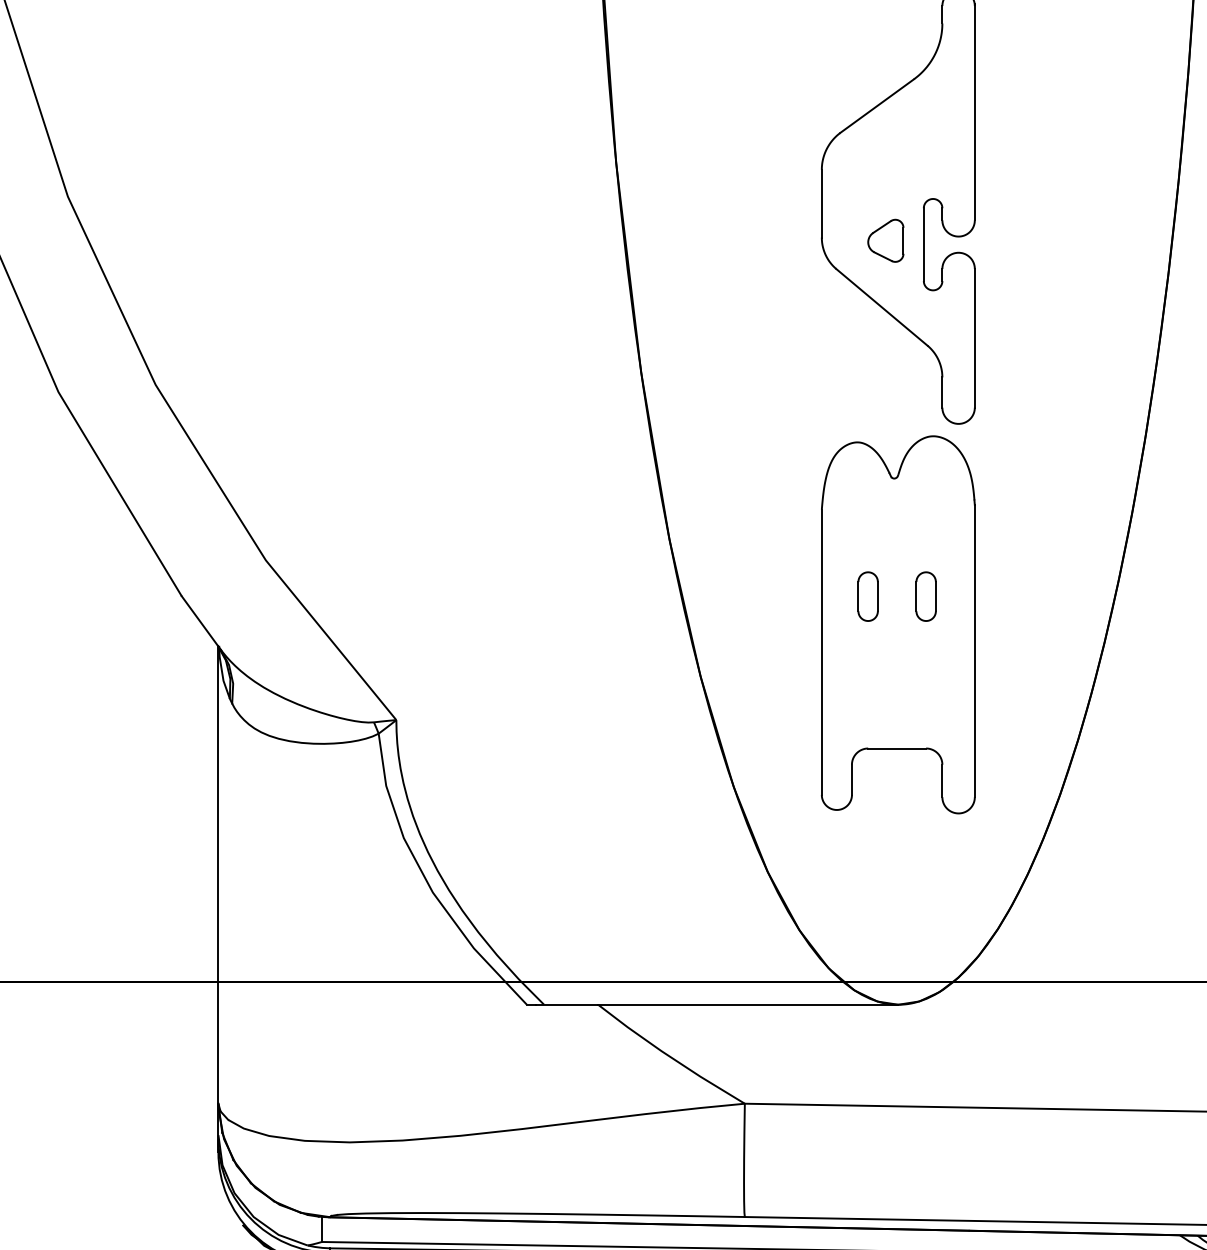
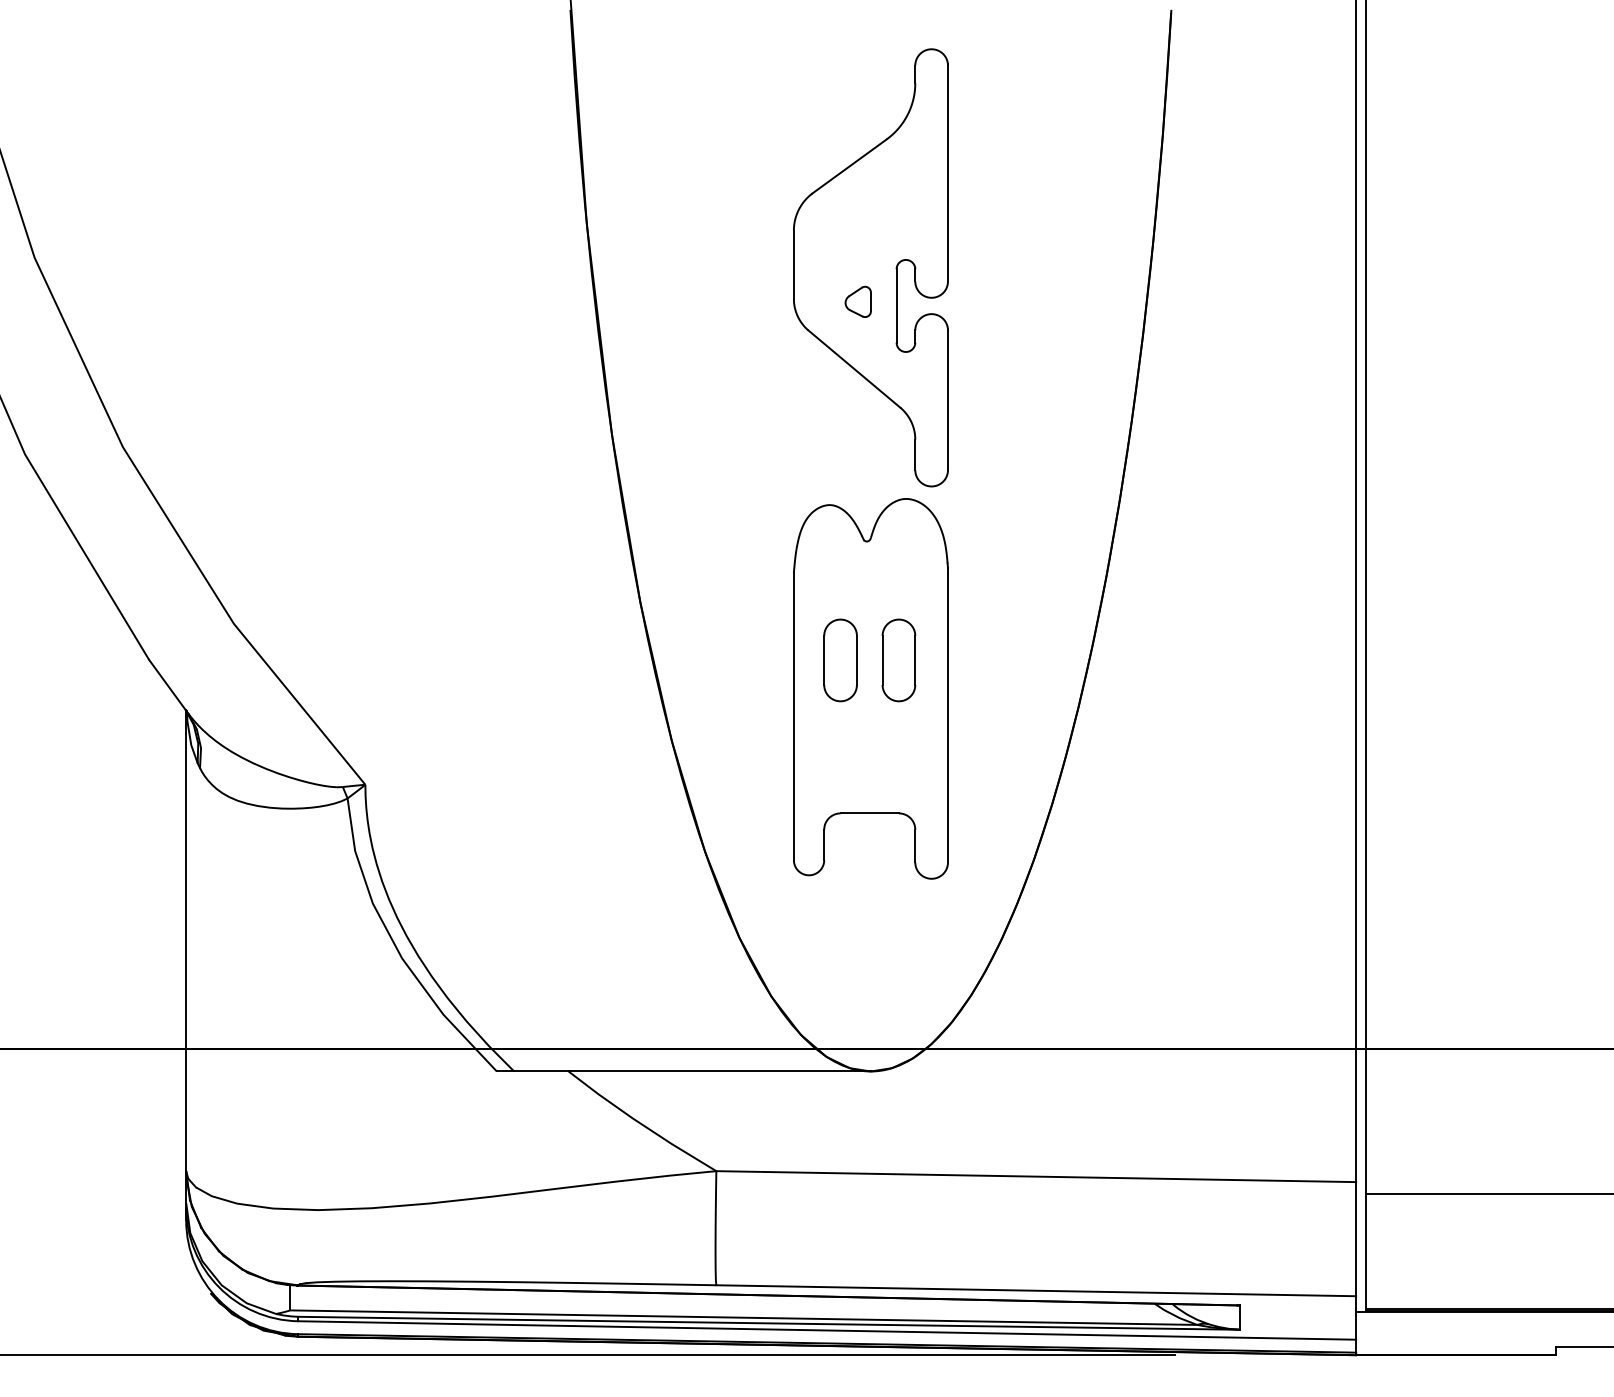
part: (884, 240) -> (857, 301), size x0.71
part: (868, 596) -> (840, 660), size x1.67
part: (925, 596) -> (898, 660), size x1.67

